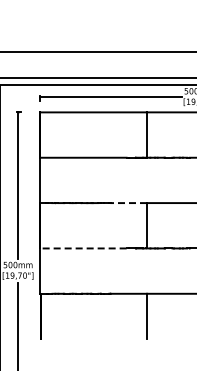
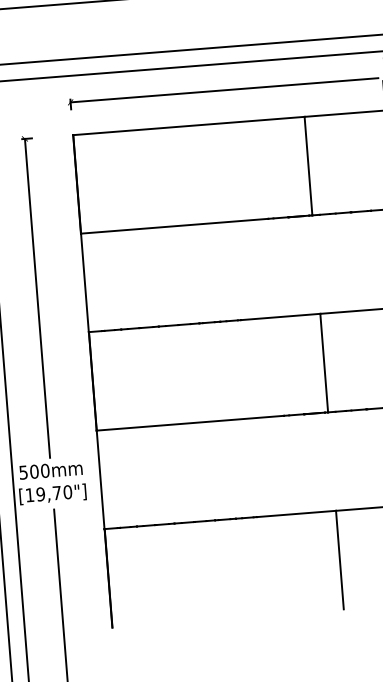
line: (128, 203) -> (280, 317), dashed -> solid
line: (83, 248) -> (190, 423), dashed -> solid

